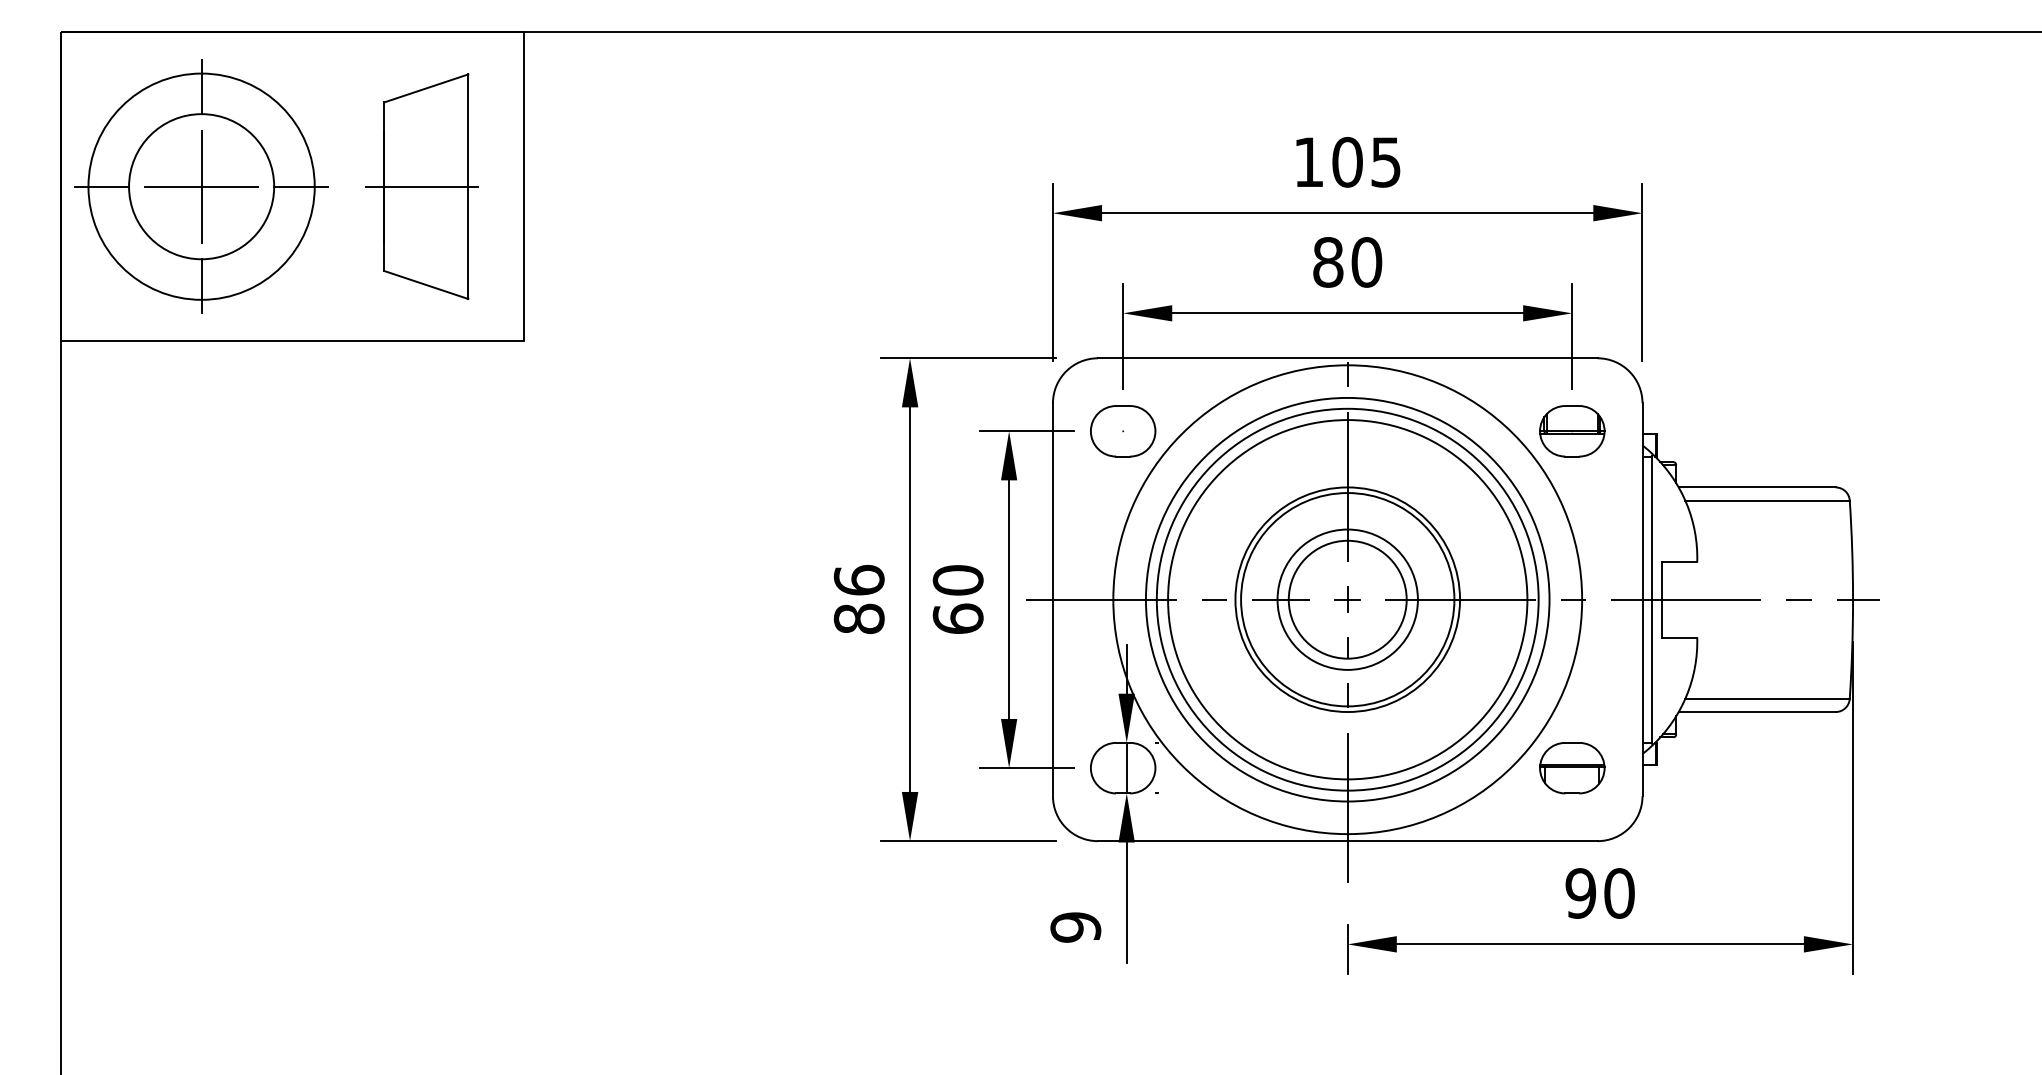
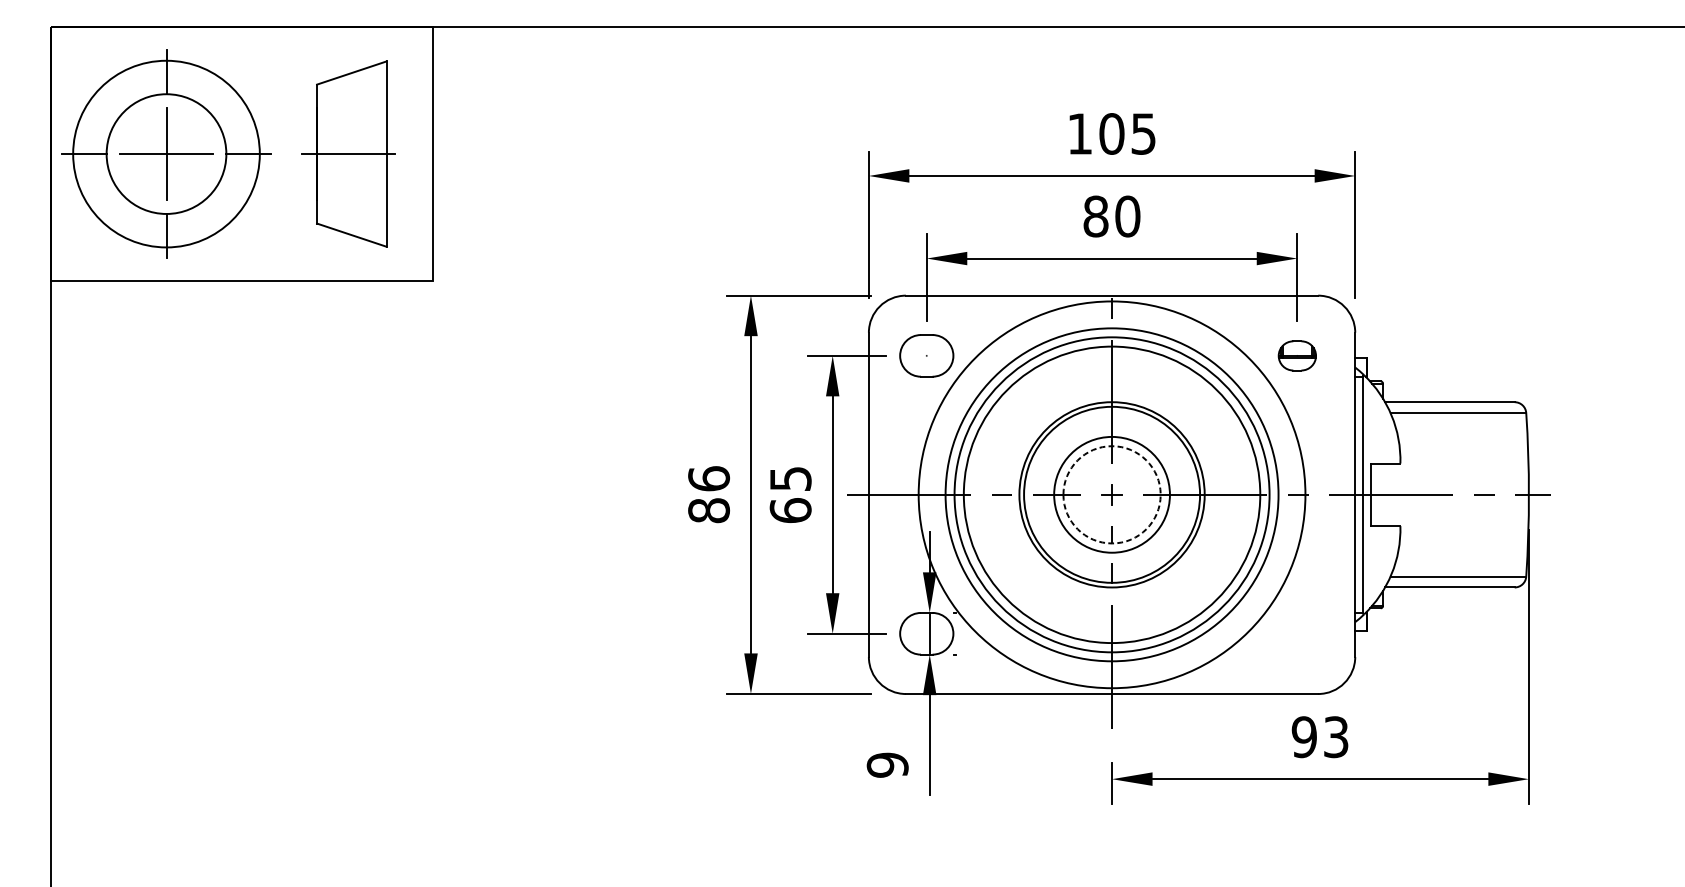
part: (1572, 431) -> (1297, 356), size x0.7
text: (957, 580) -> (790, 478), 60 -> 65
circle: (1347, 599) -> (1111, 494), solid -> dashed
part: (1572, 768) -> (1297, 634), removed
text: (1619, 893) -> (1336, 737), 90 -> 93

